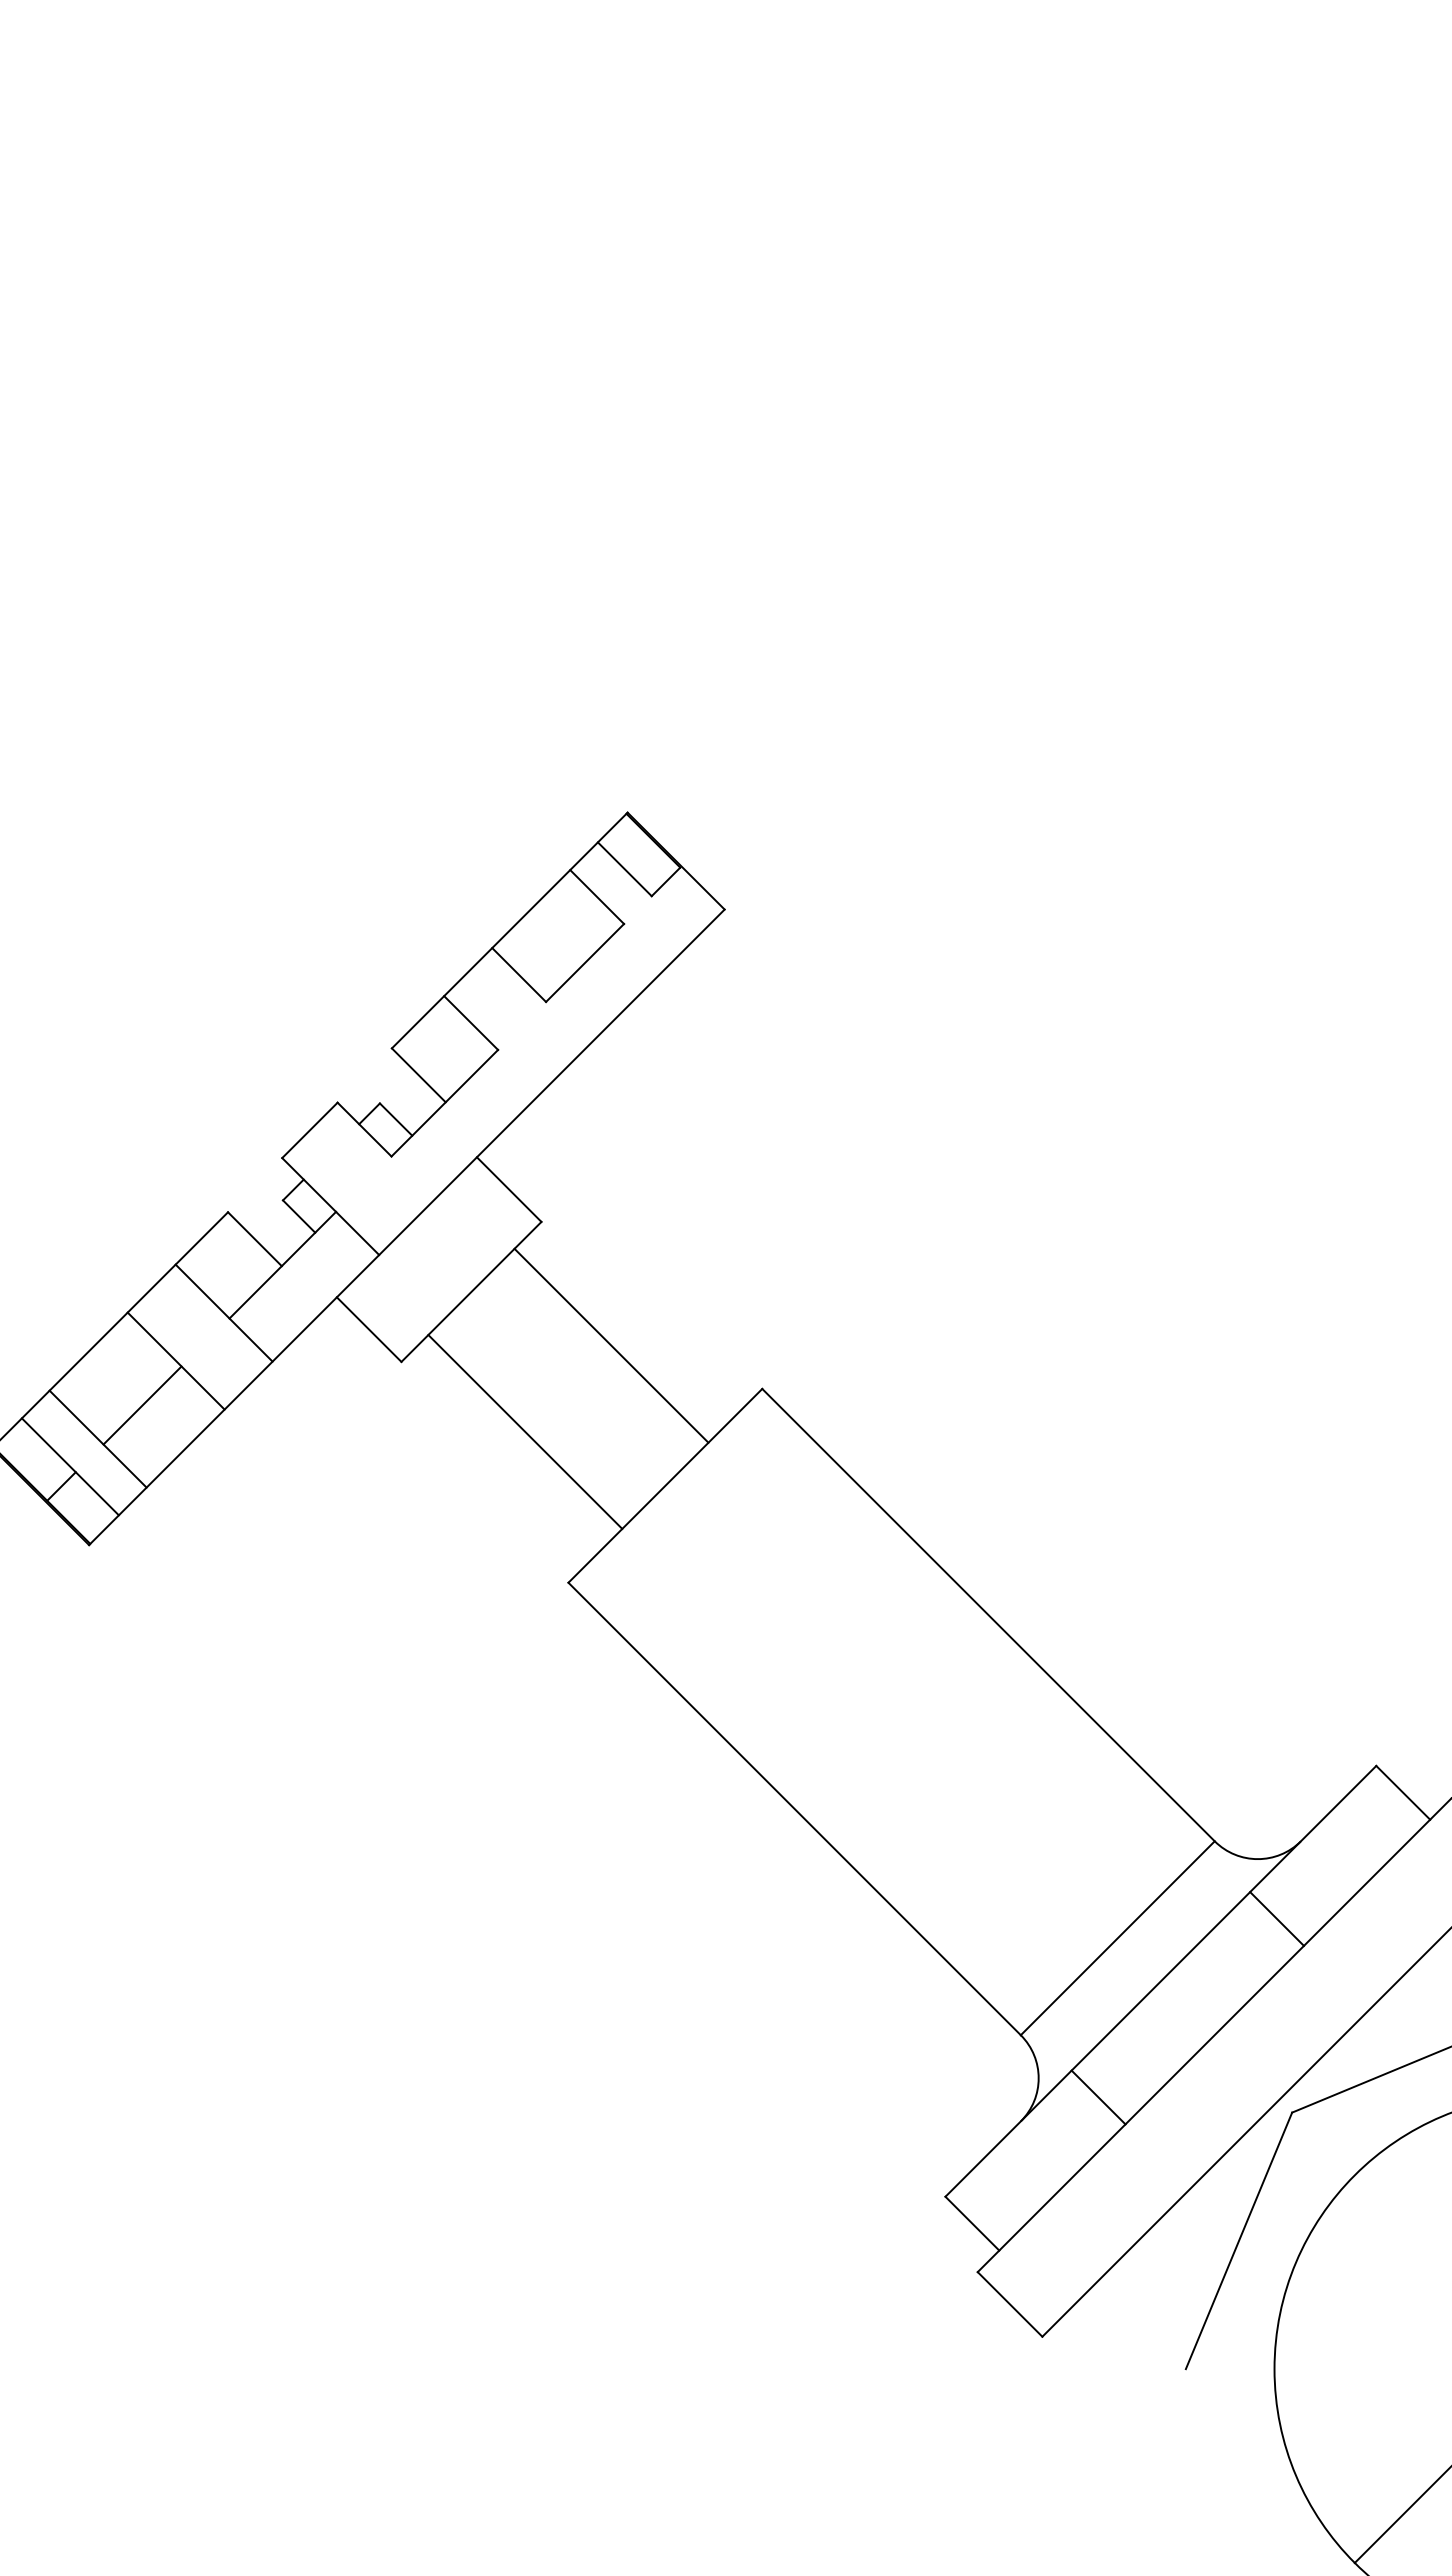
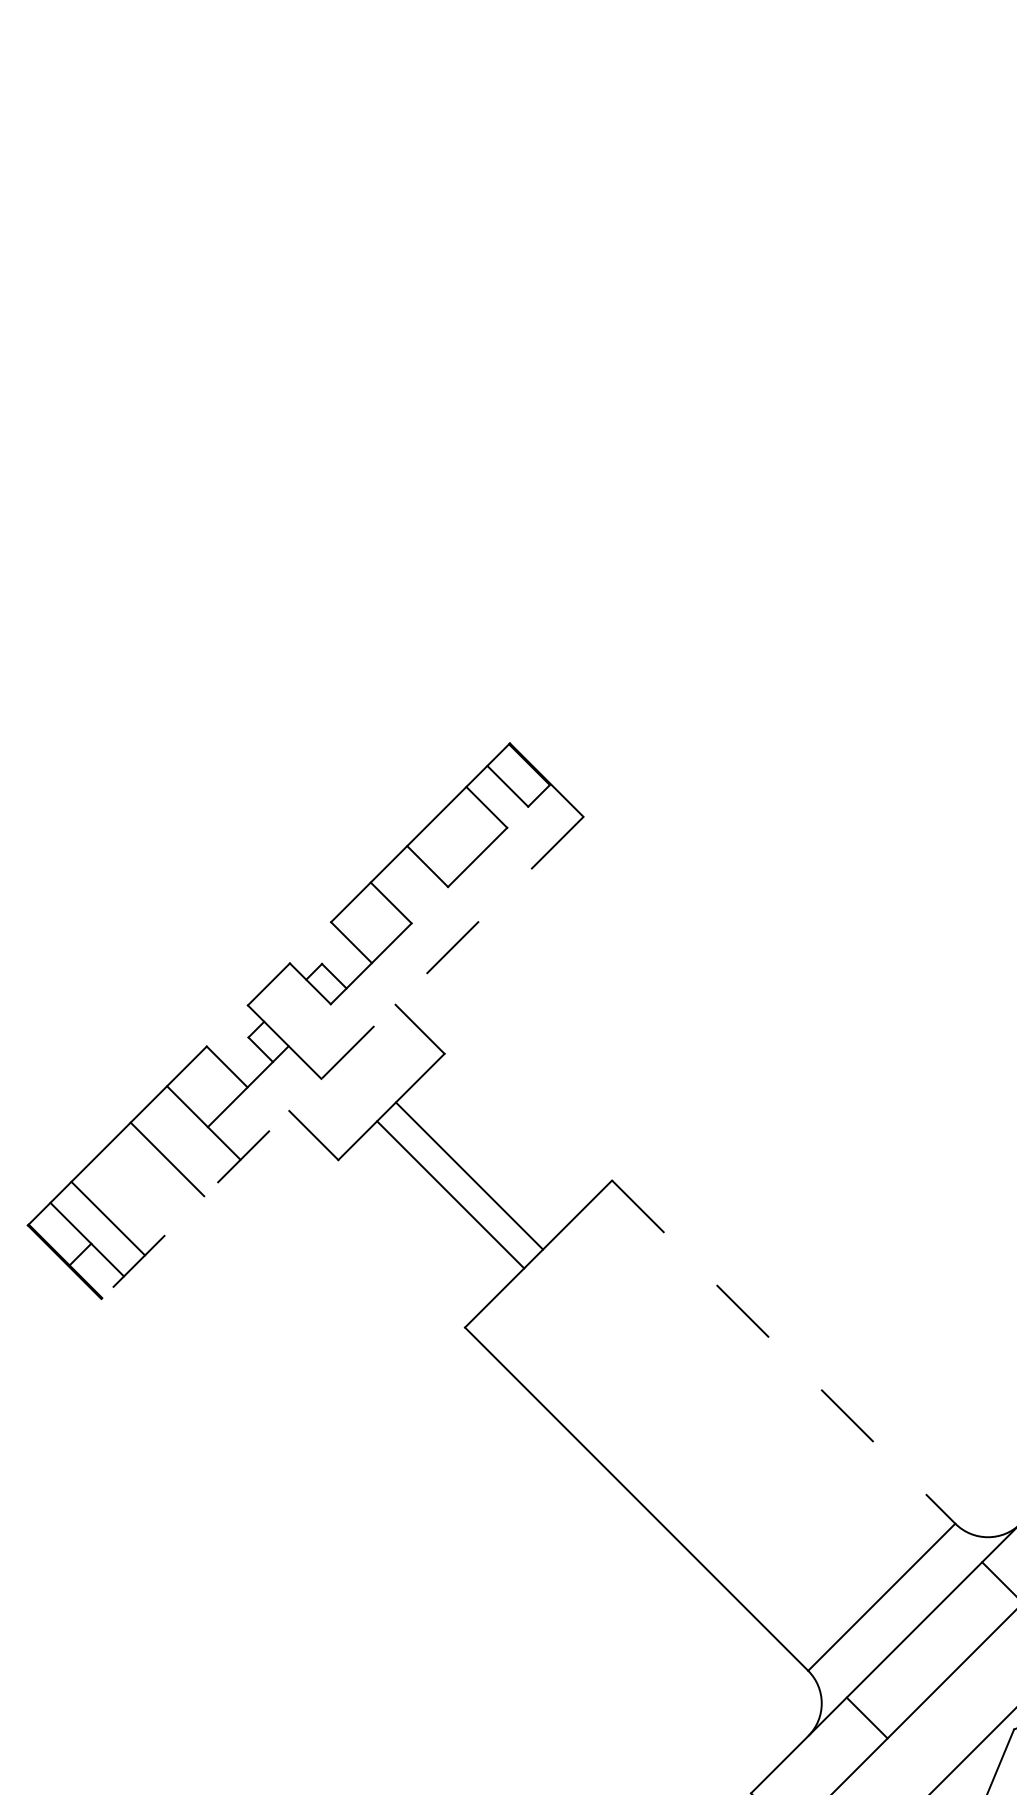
line: (406, 1227) -> (342, 1058), solid -> dashed
line: (611, 1345) -> (450, 1194), moved
line: (142, 1405) -> (141, 1193), removed
line: (525, 1431) -> (469, 1175), moved
line: (988, 1615) -> (783, 1352), solid -> dashed

